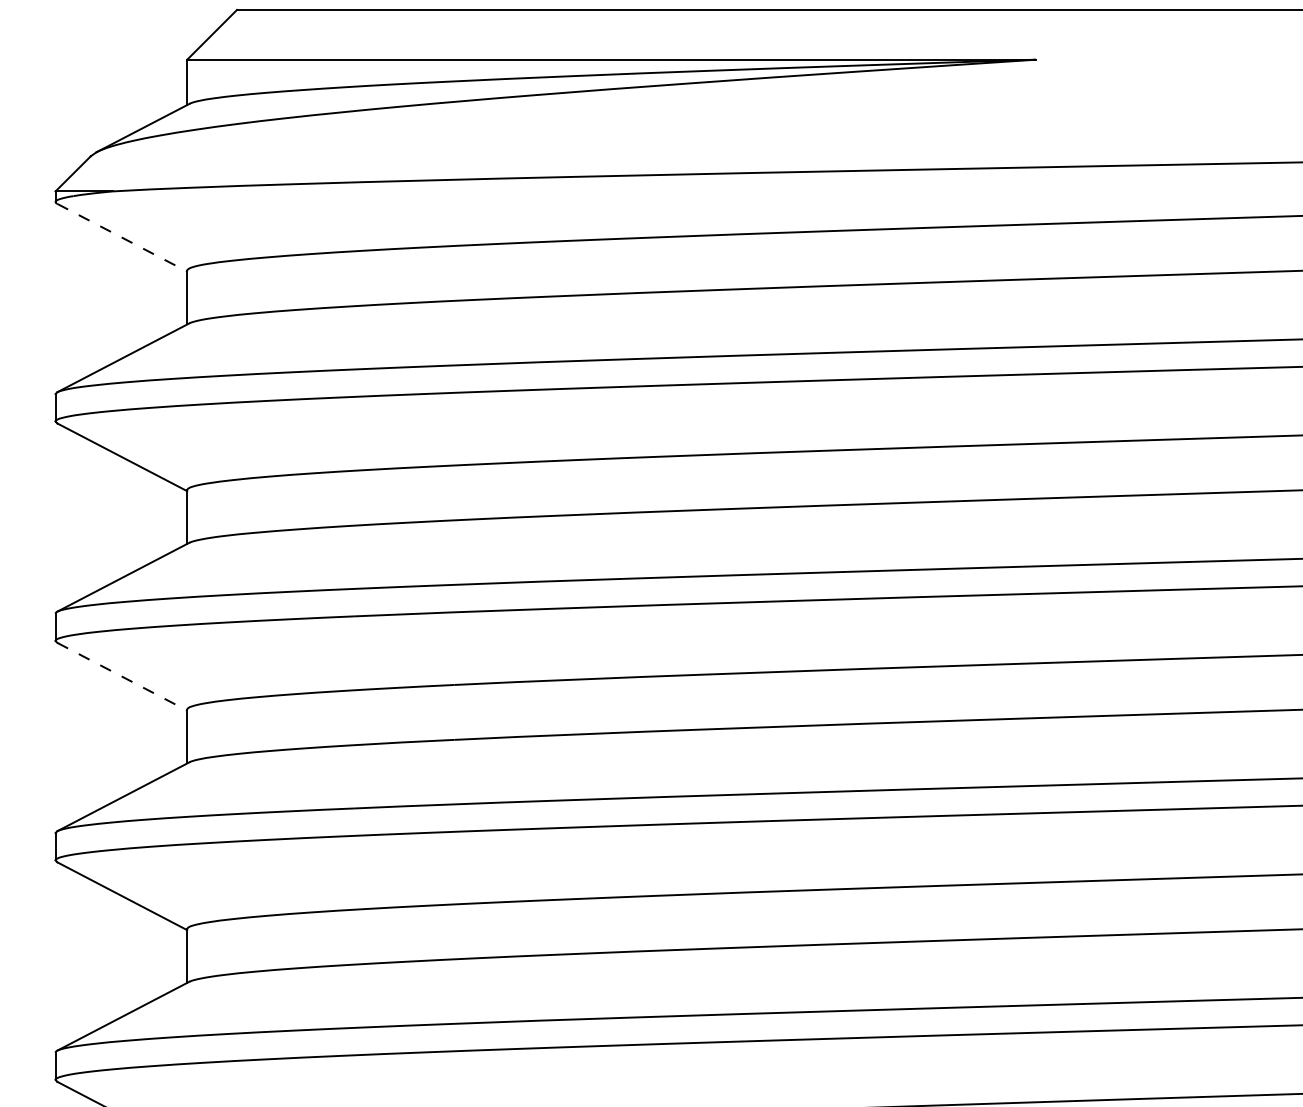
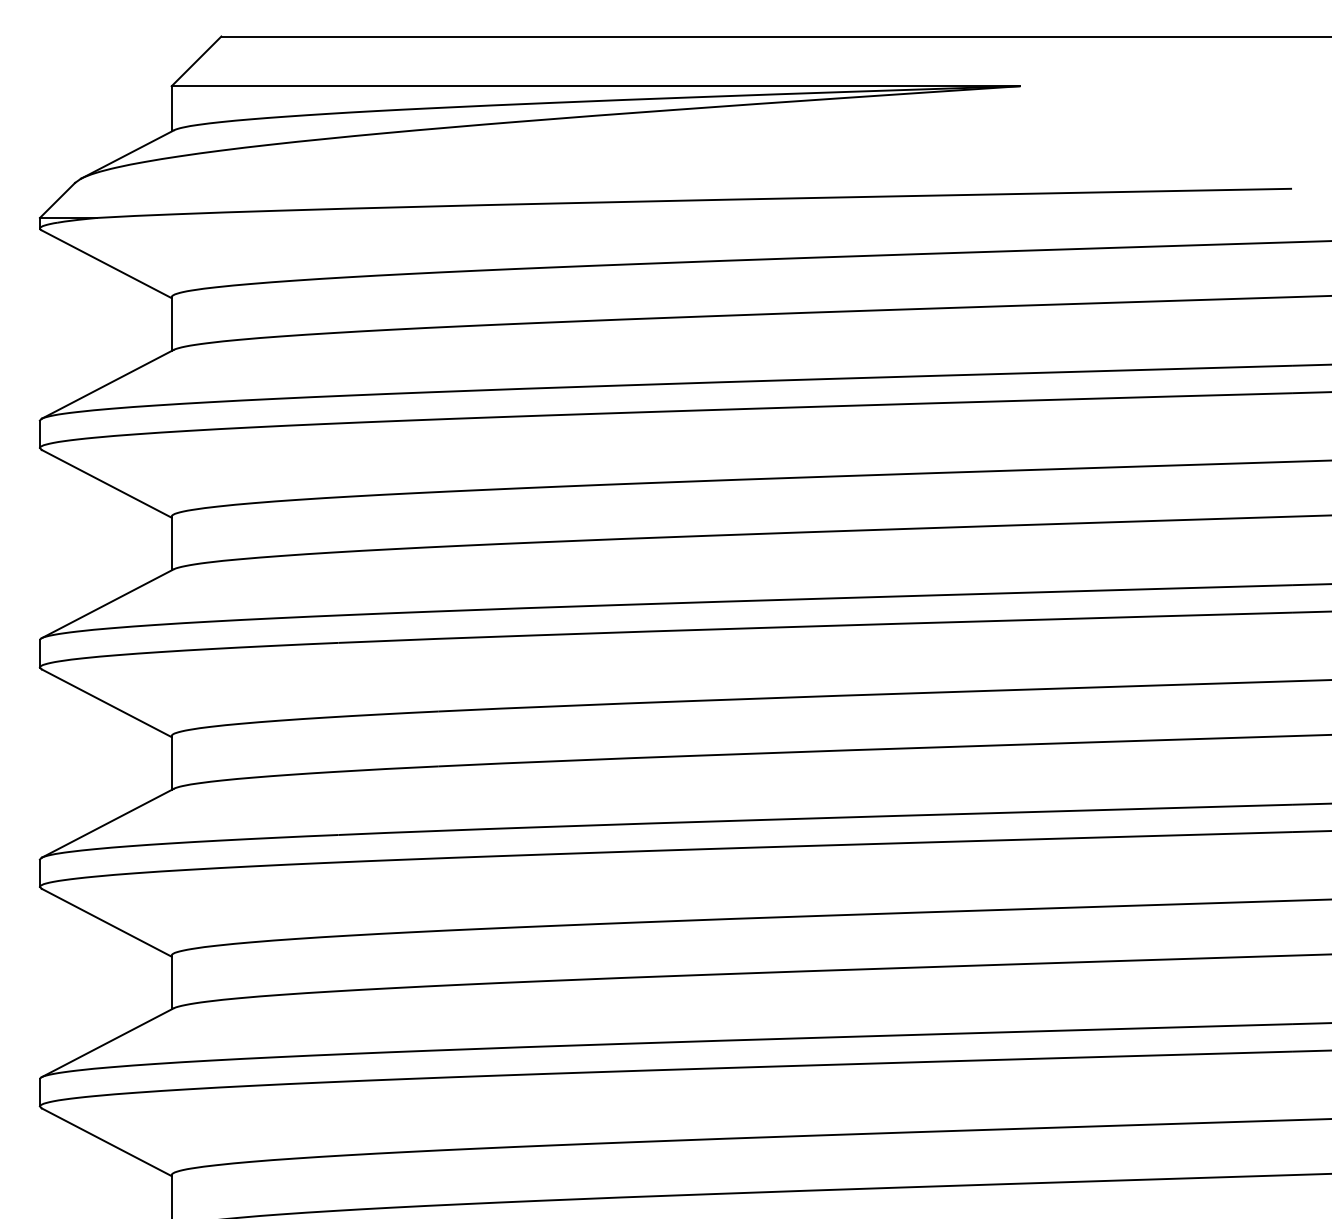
line: (123, 237) -> (107, 264), dashed -> solid
line: (123, 676) -> (107, 703), dashed -> solid

